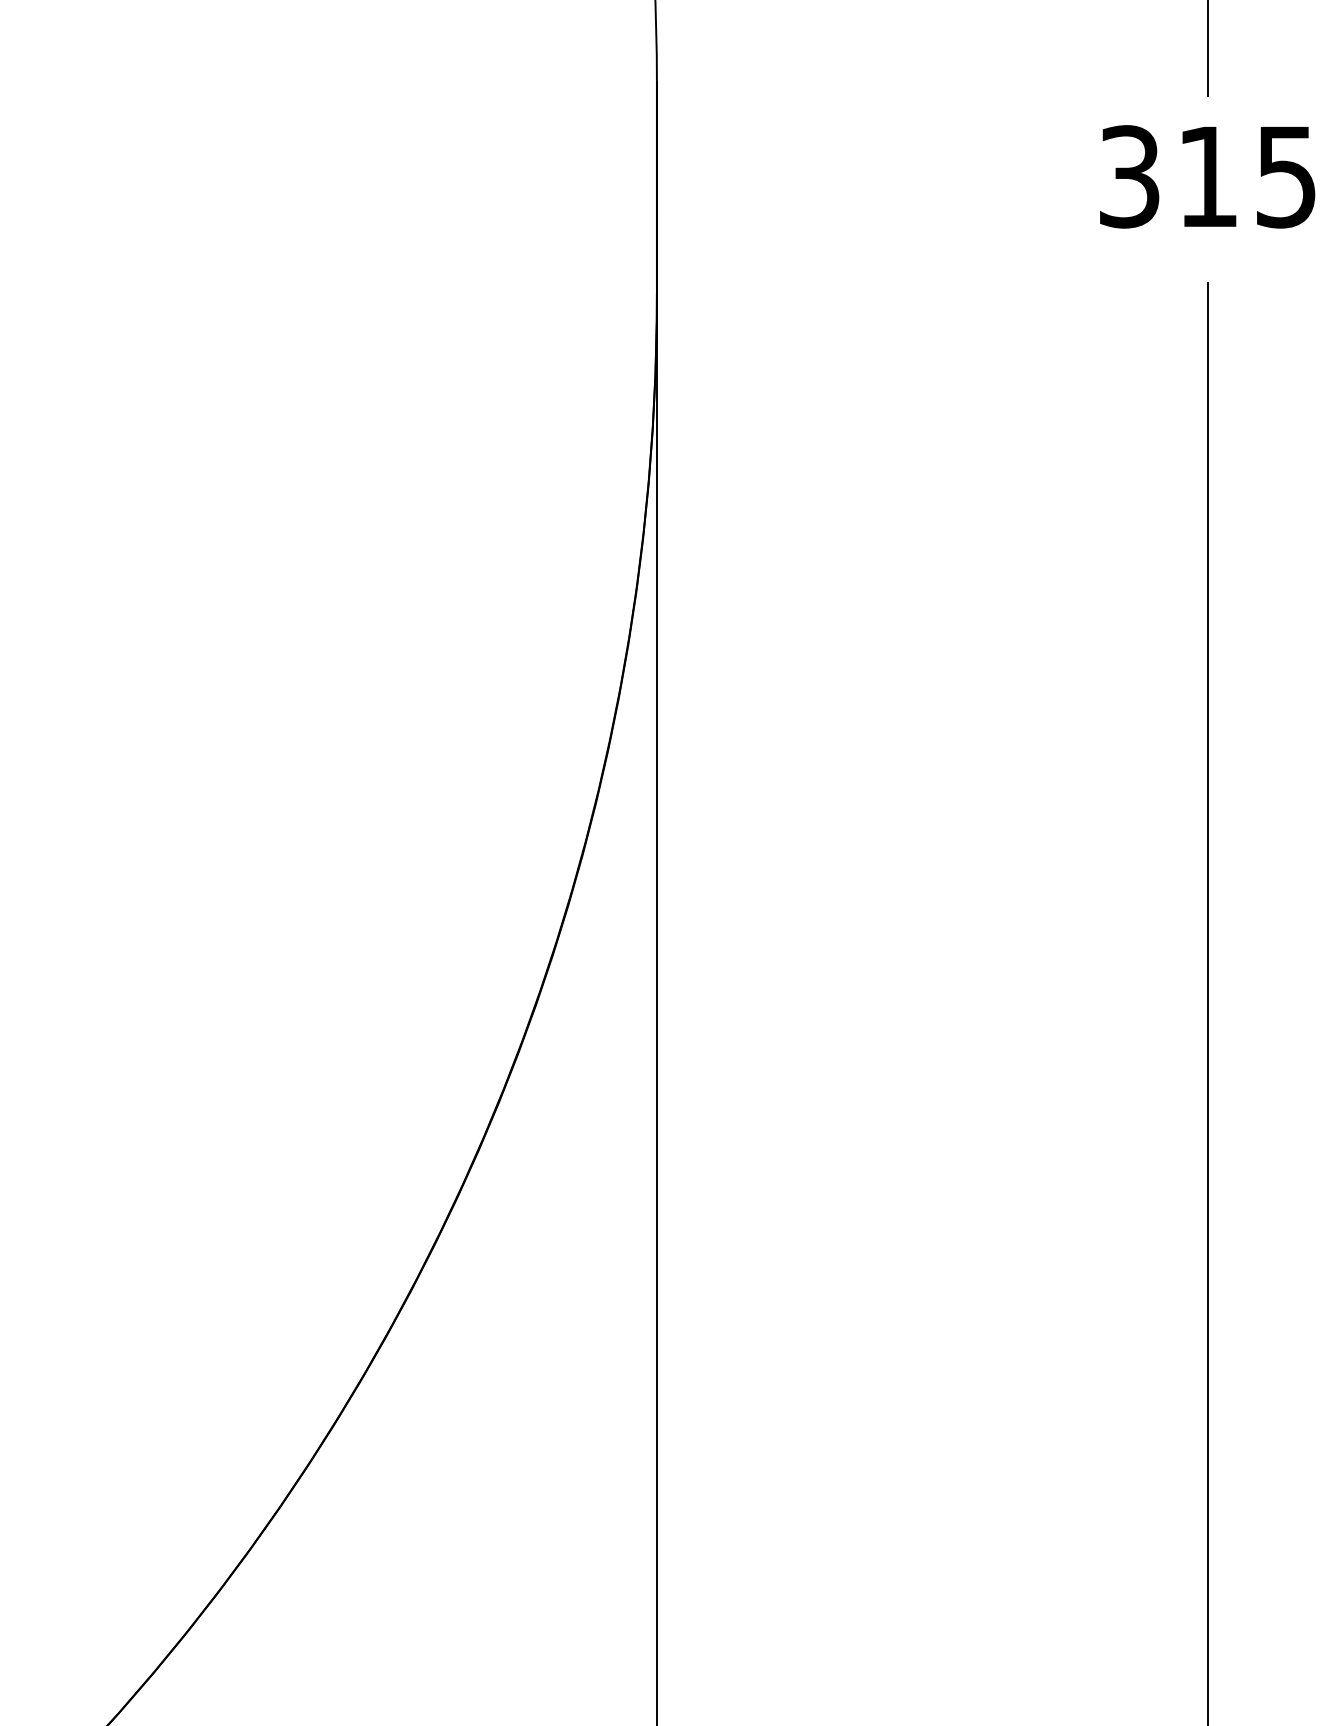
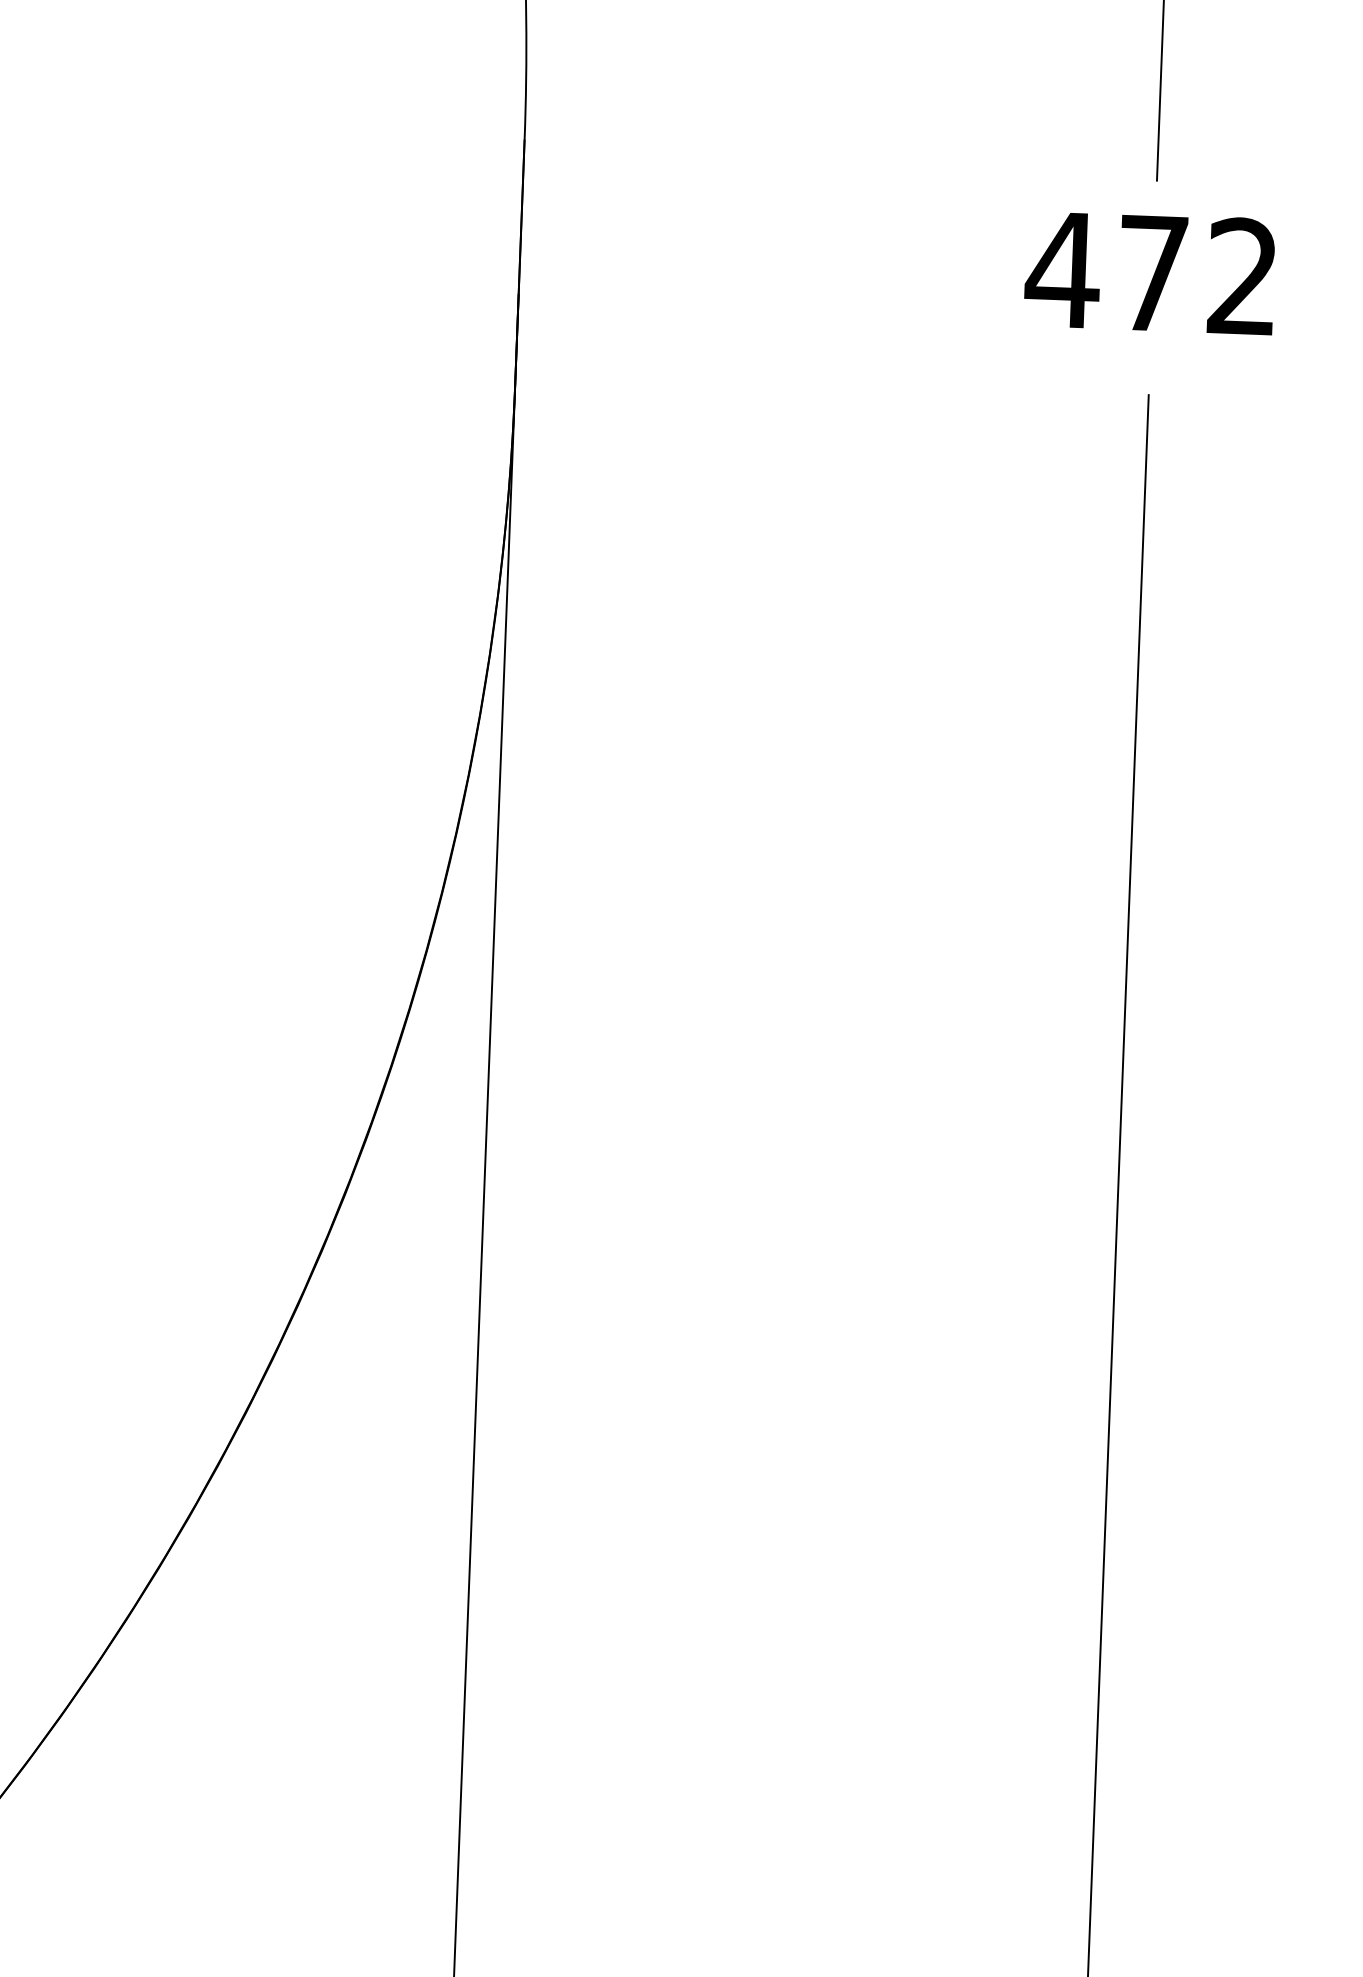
text: (1205, 176) -> (1150, 272), 315 -> 472

